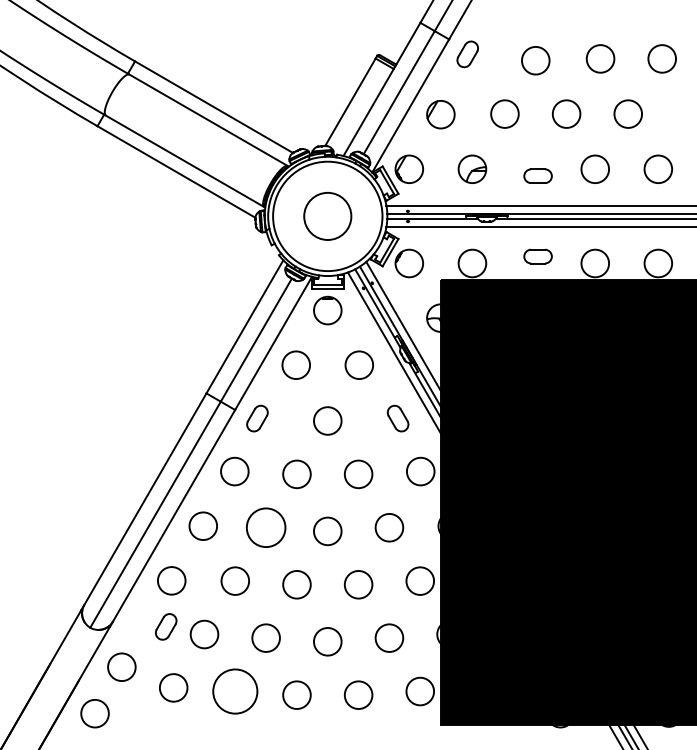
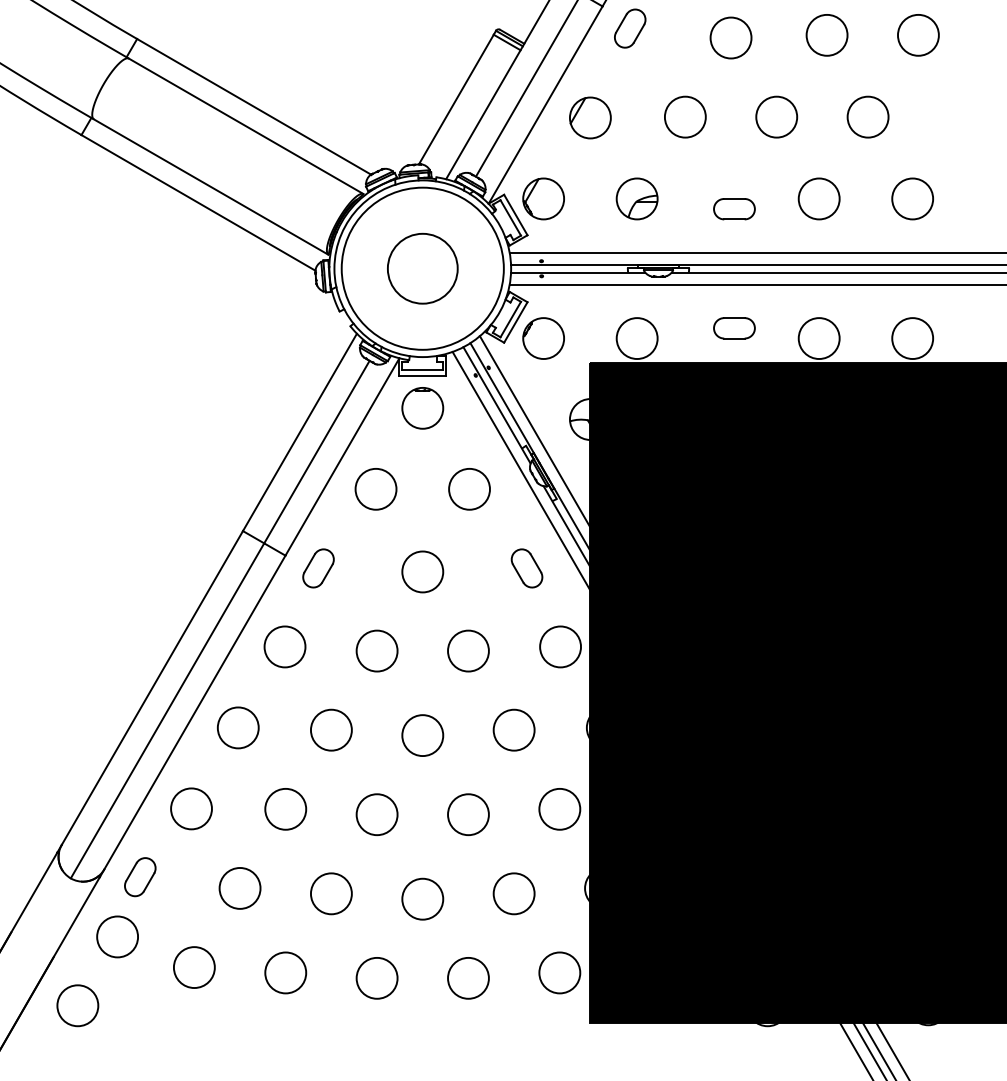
circle: (265, 527) -> (330, 729), size x0.71
part: (166, 626) -> (140, 876), moved
circle: (235, 691) -> (286, 972), size x0.62

